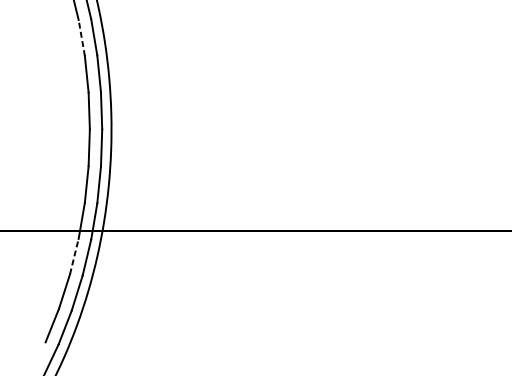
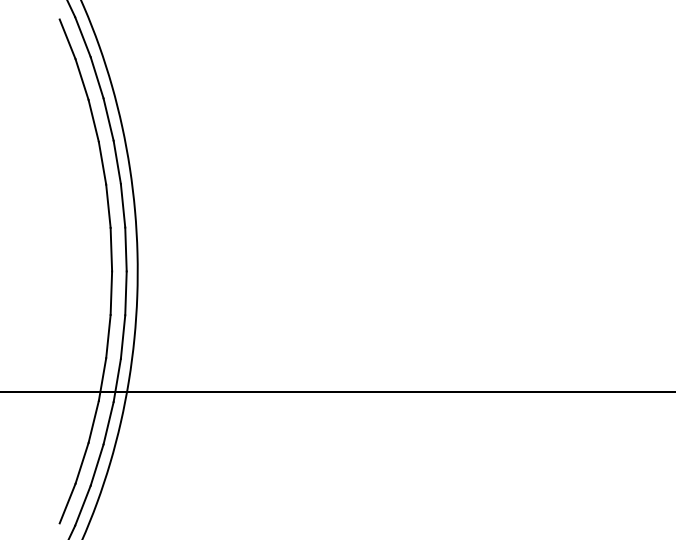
line: (81, 38) -> (102, 163), dashed -> solid
line: (74, 256) -> (93, 421), dashed -> solid

